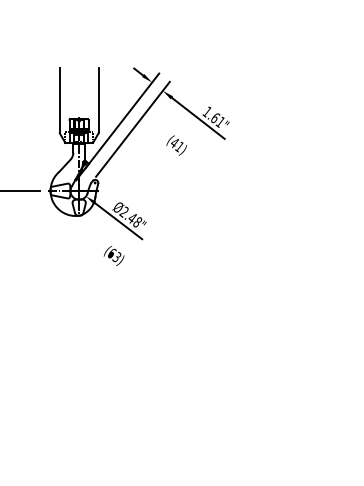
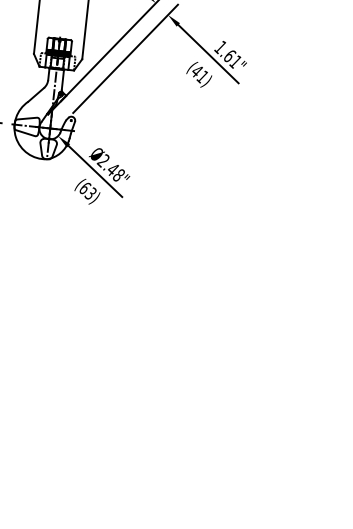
text: (176, 145) -> (198, 74), moved
text: (113, 255) -> (86, 191), moved

